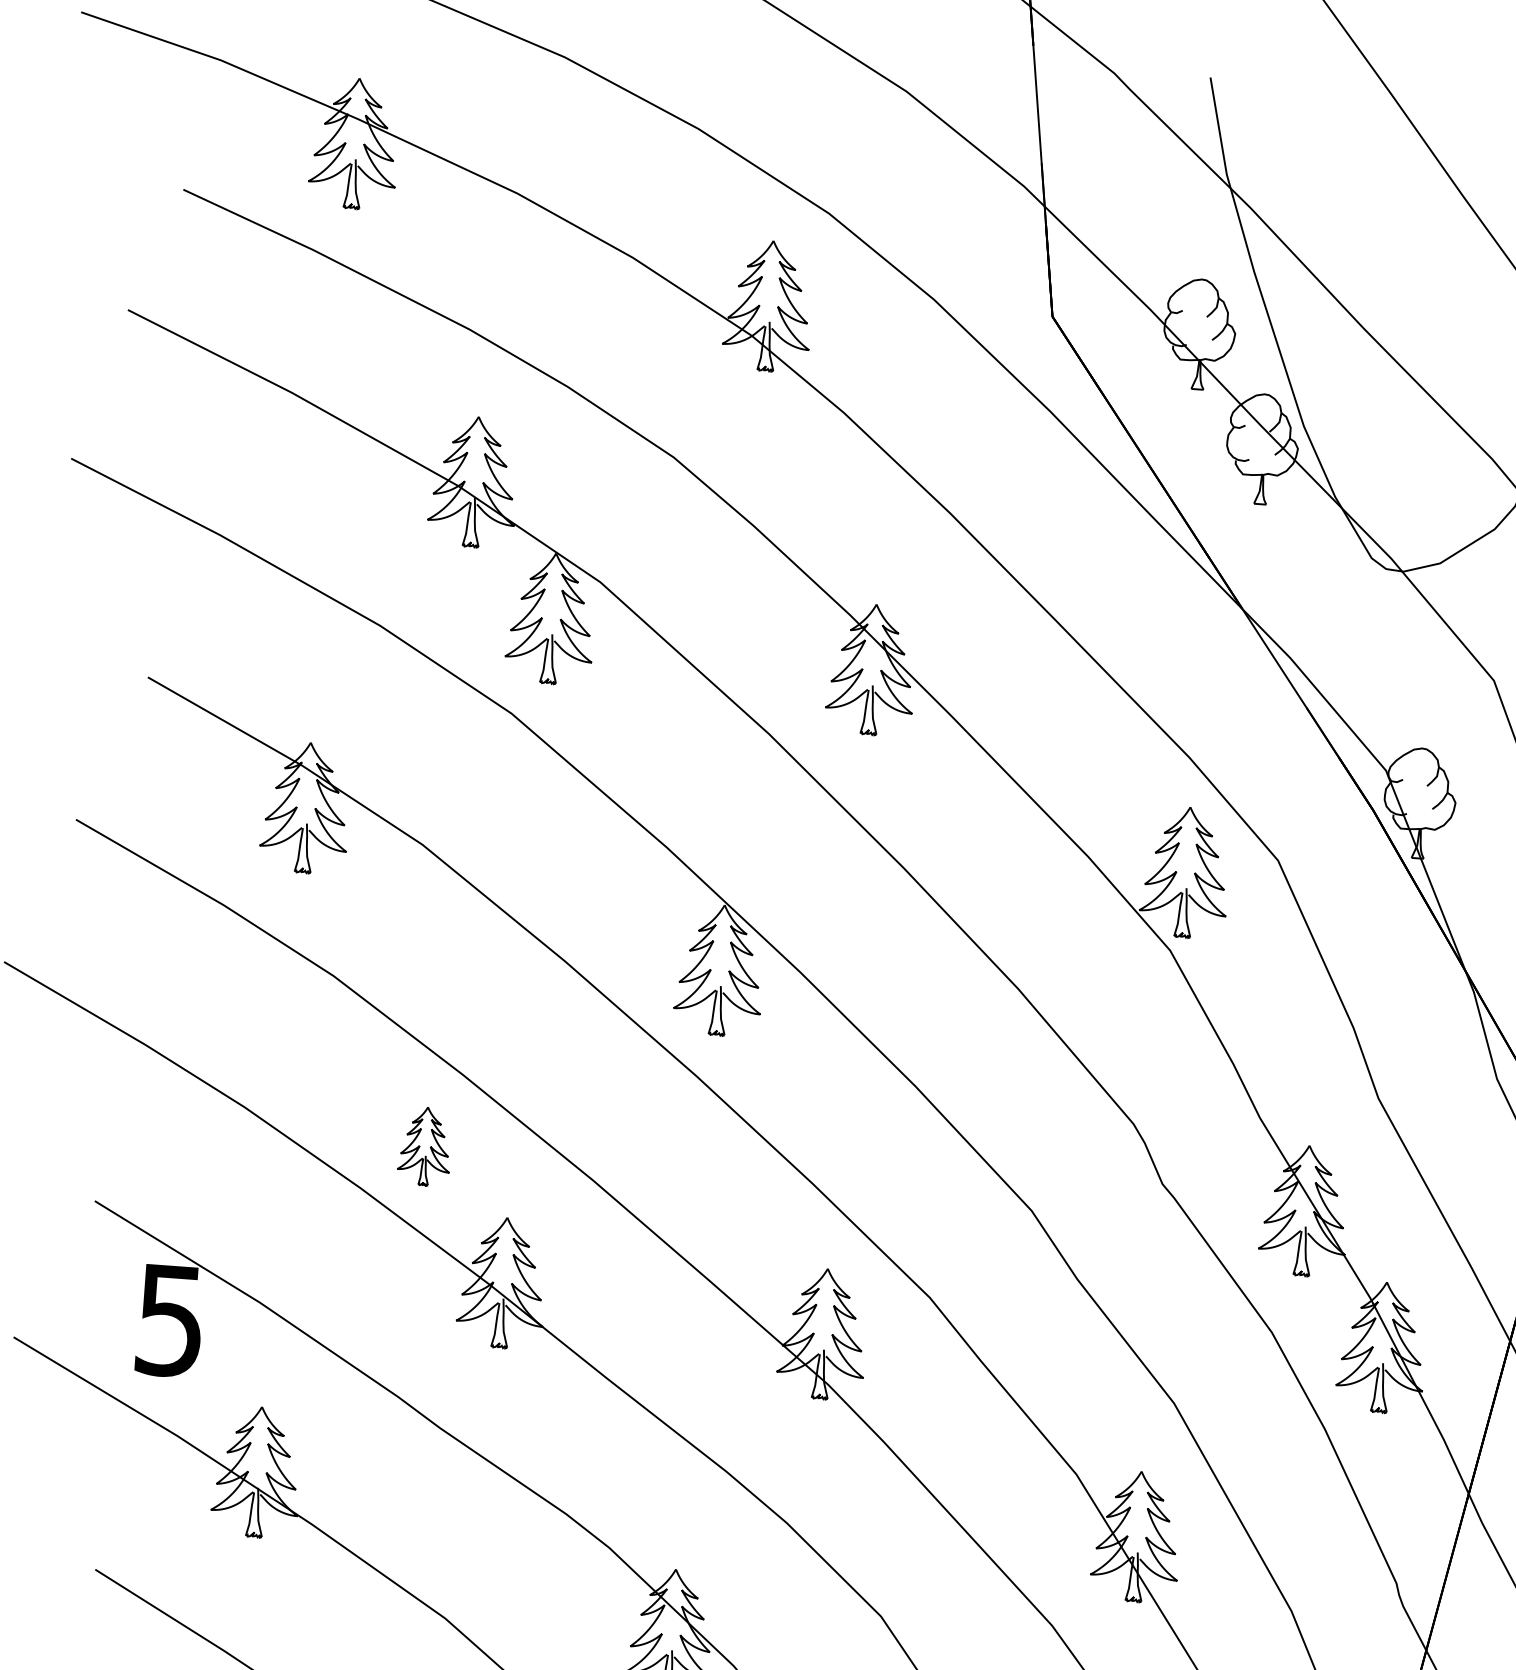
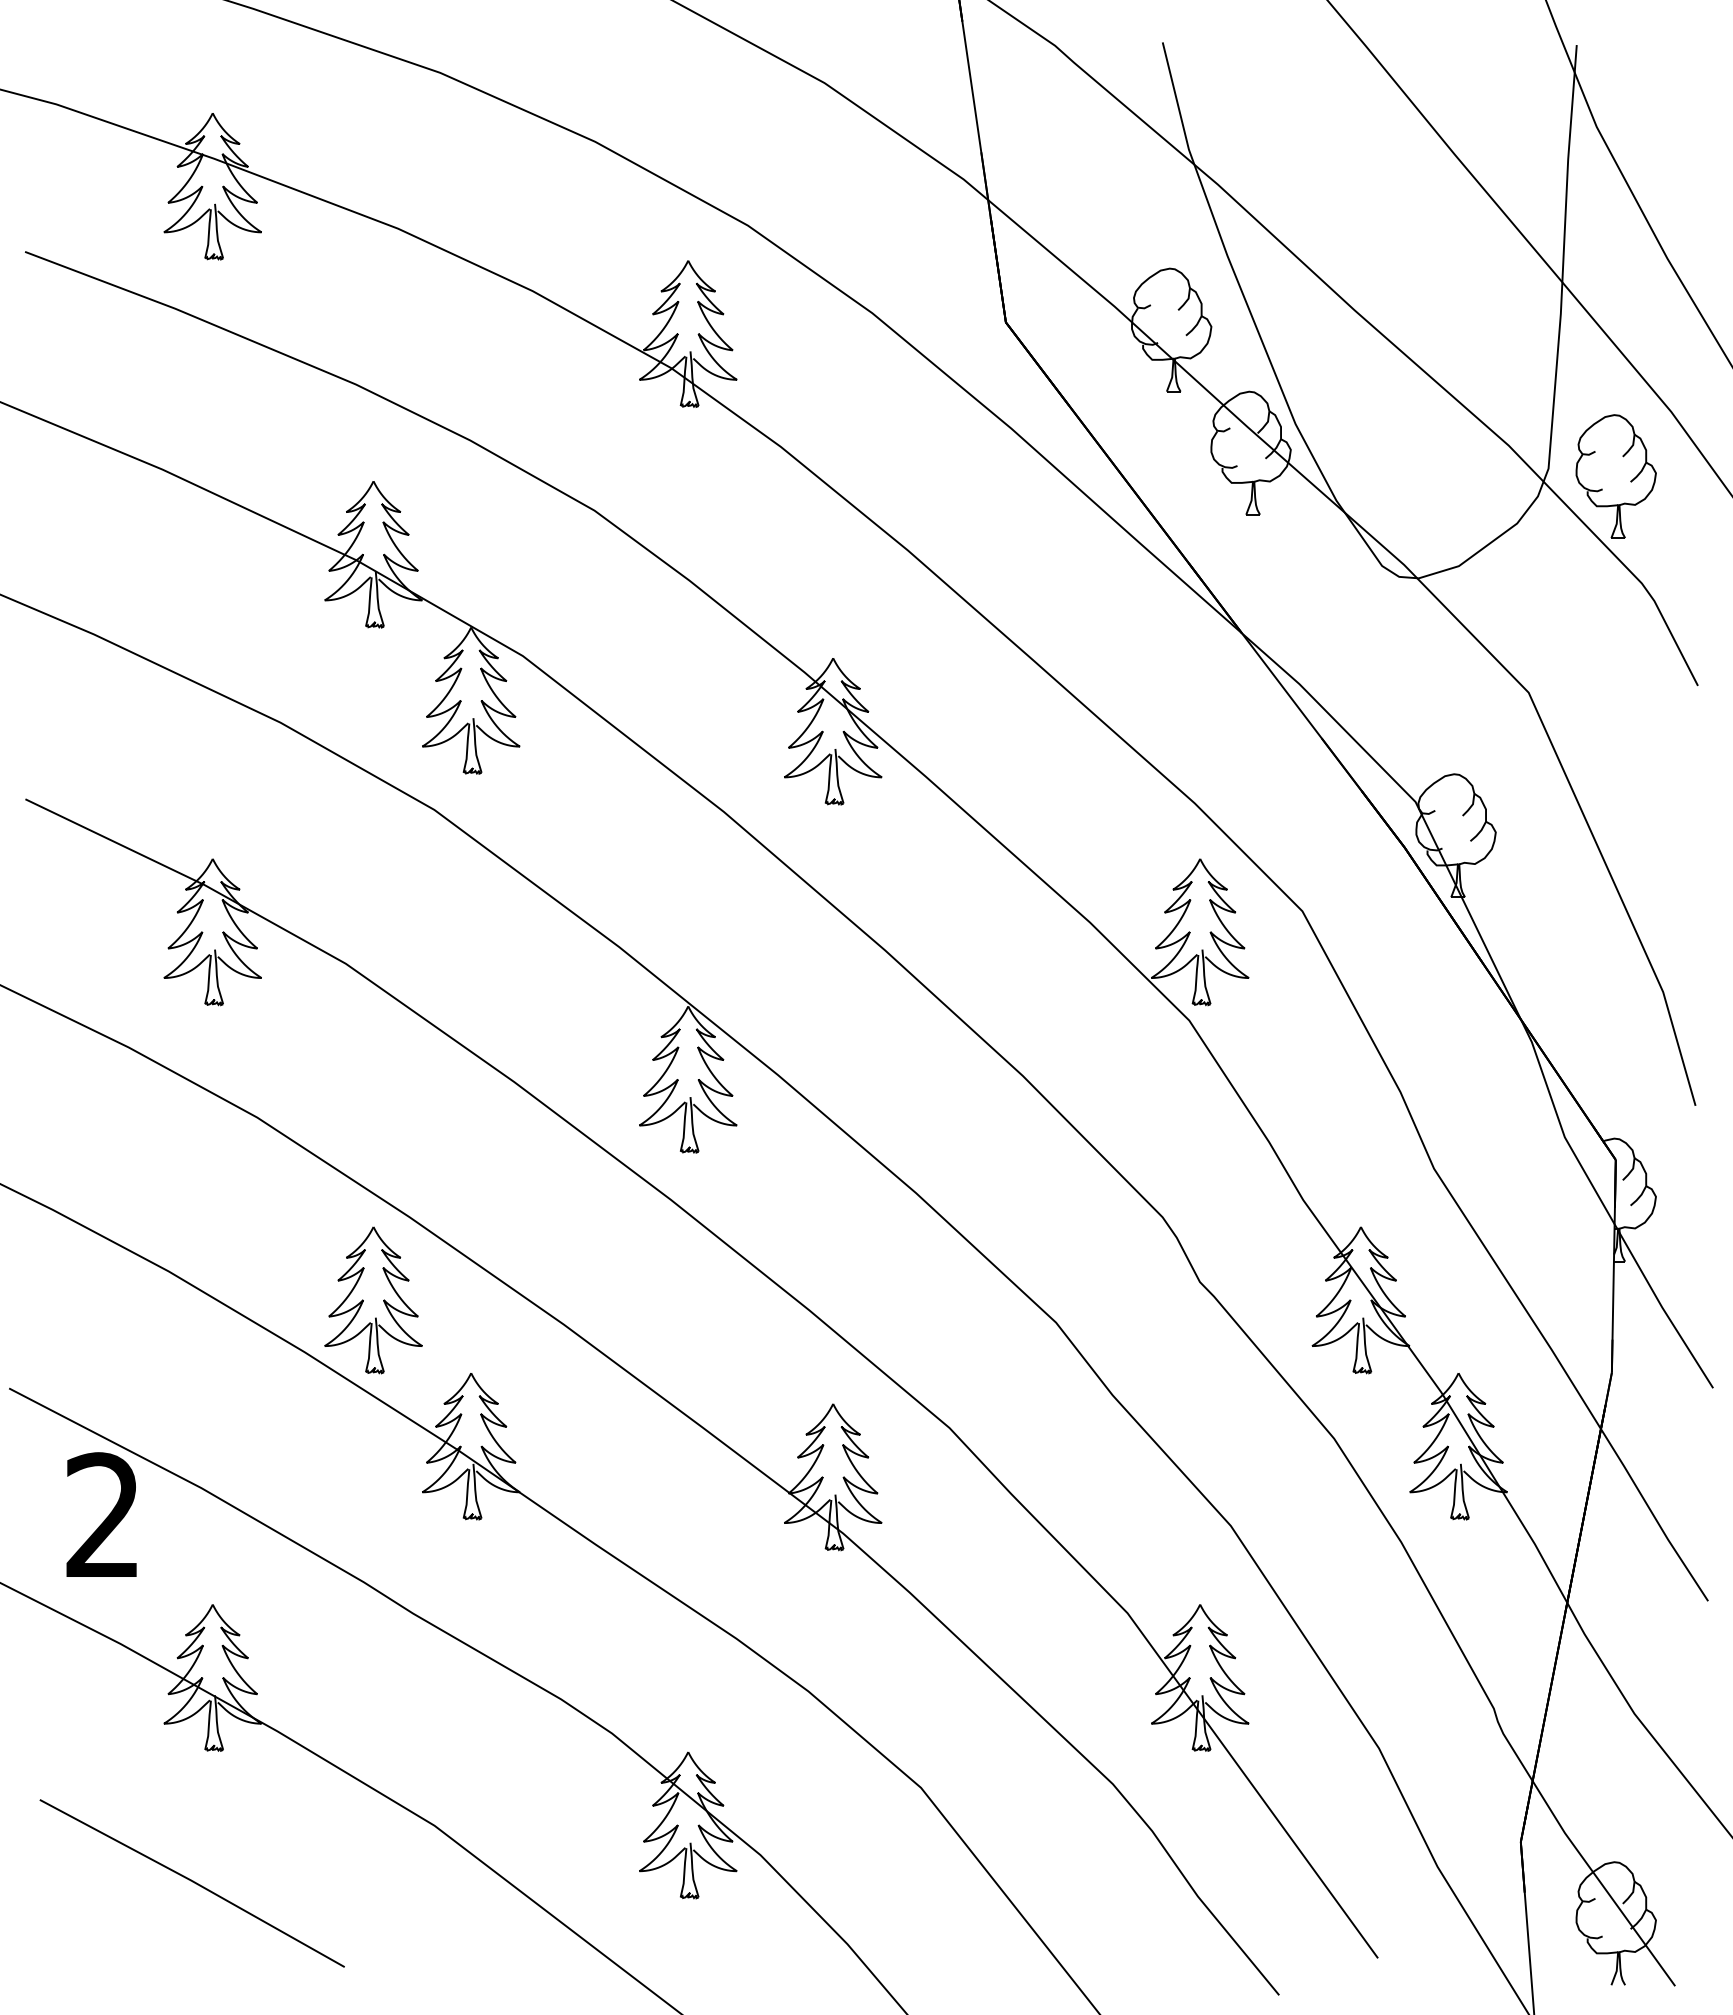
part: (425, 1146) -> (373, 1300), size x1.67
text: (169, 1320) -> (102, 1515), 5 -> 2

